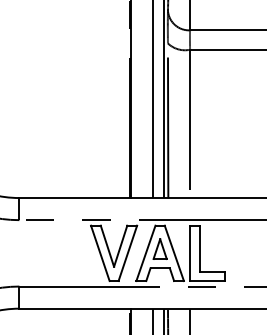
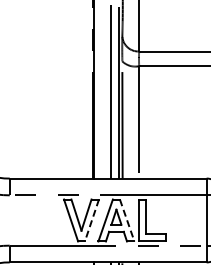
line: (127, 253) -> (91, 220), solid -> dashed
line: (174, 253) -> (127, 220), solid -> dashed

